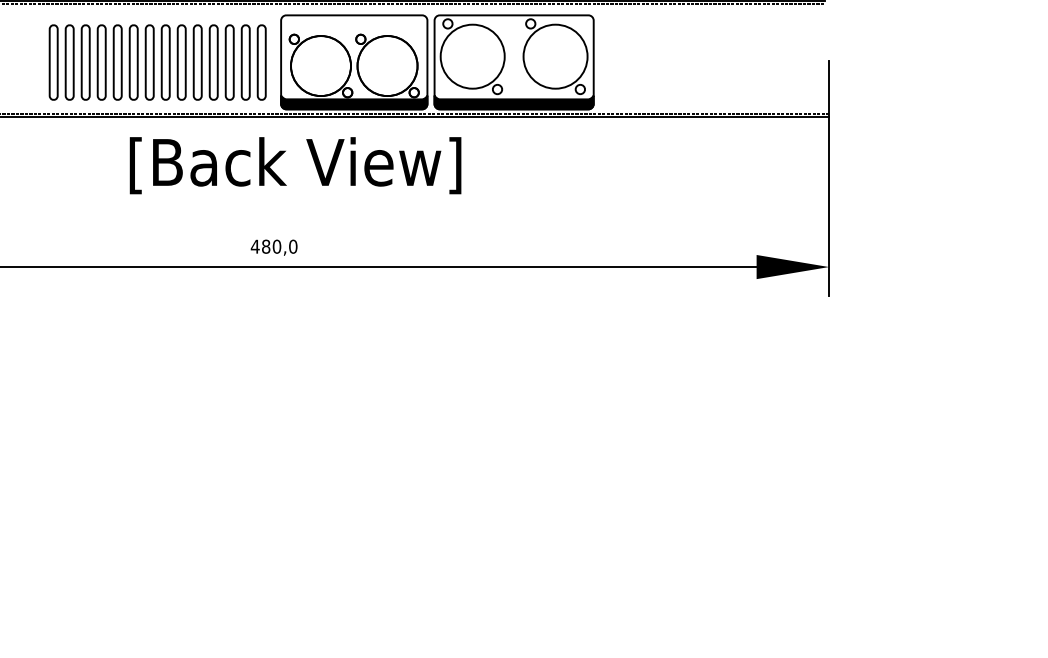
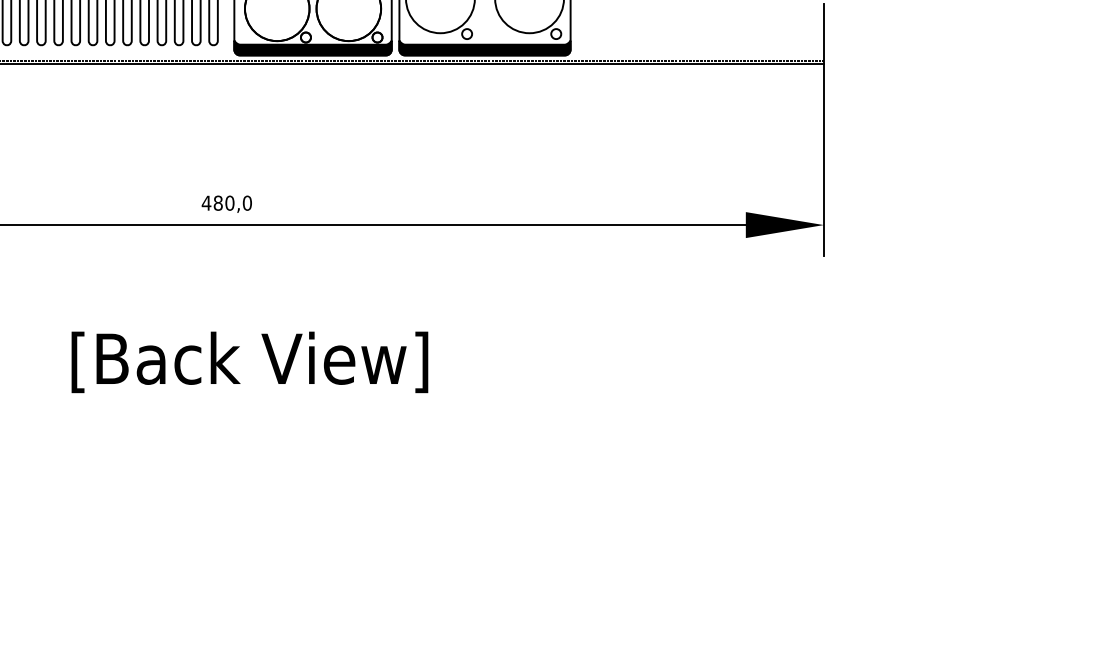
text: (295, 165) -> (249, 362), moved

